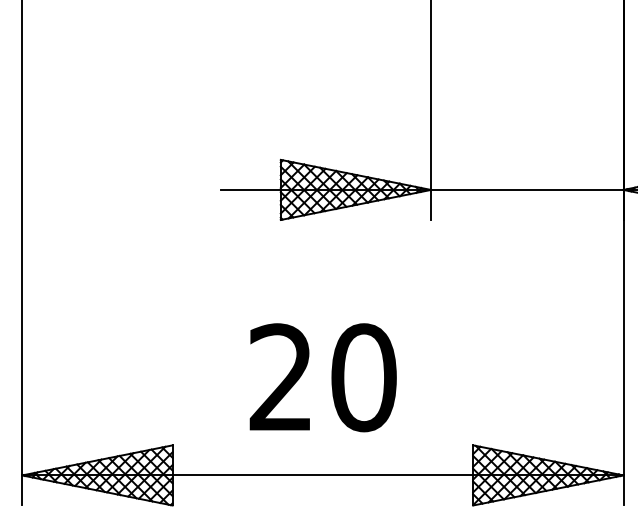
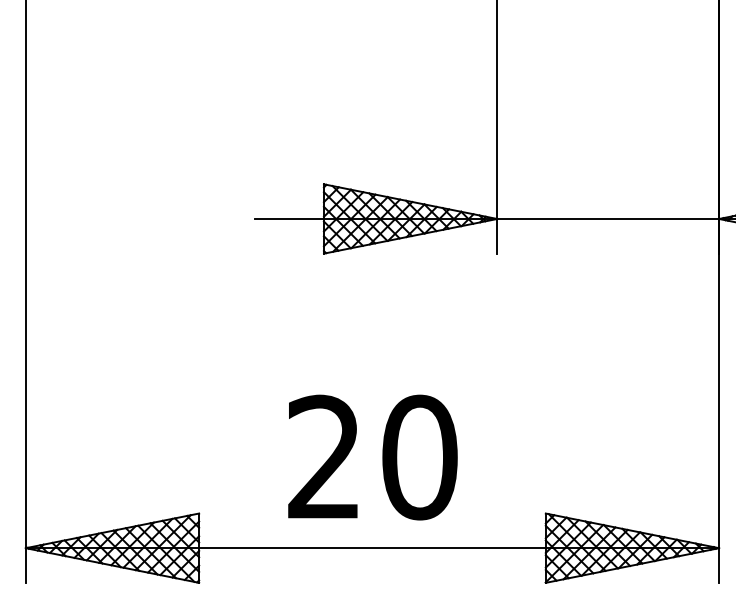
text: (322, 377) -> (372, 457), moved

